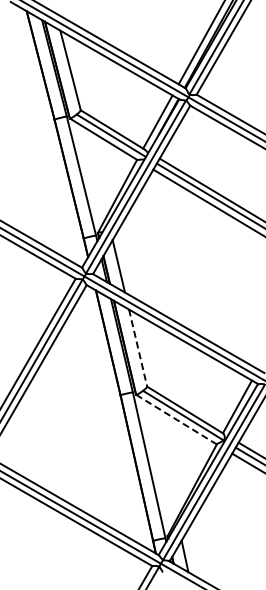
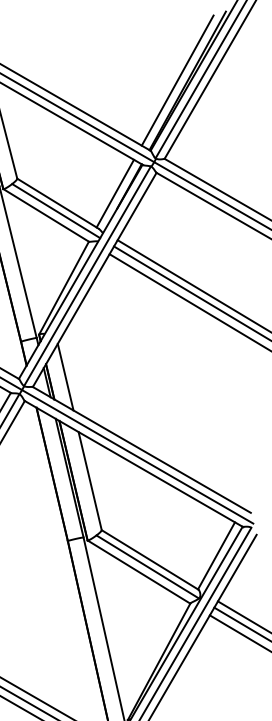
line: (138, 348) -> (90, 481), dashed -> solid
line: (176, 419) -> (139, 571), dashed -> solid

